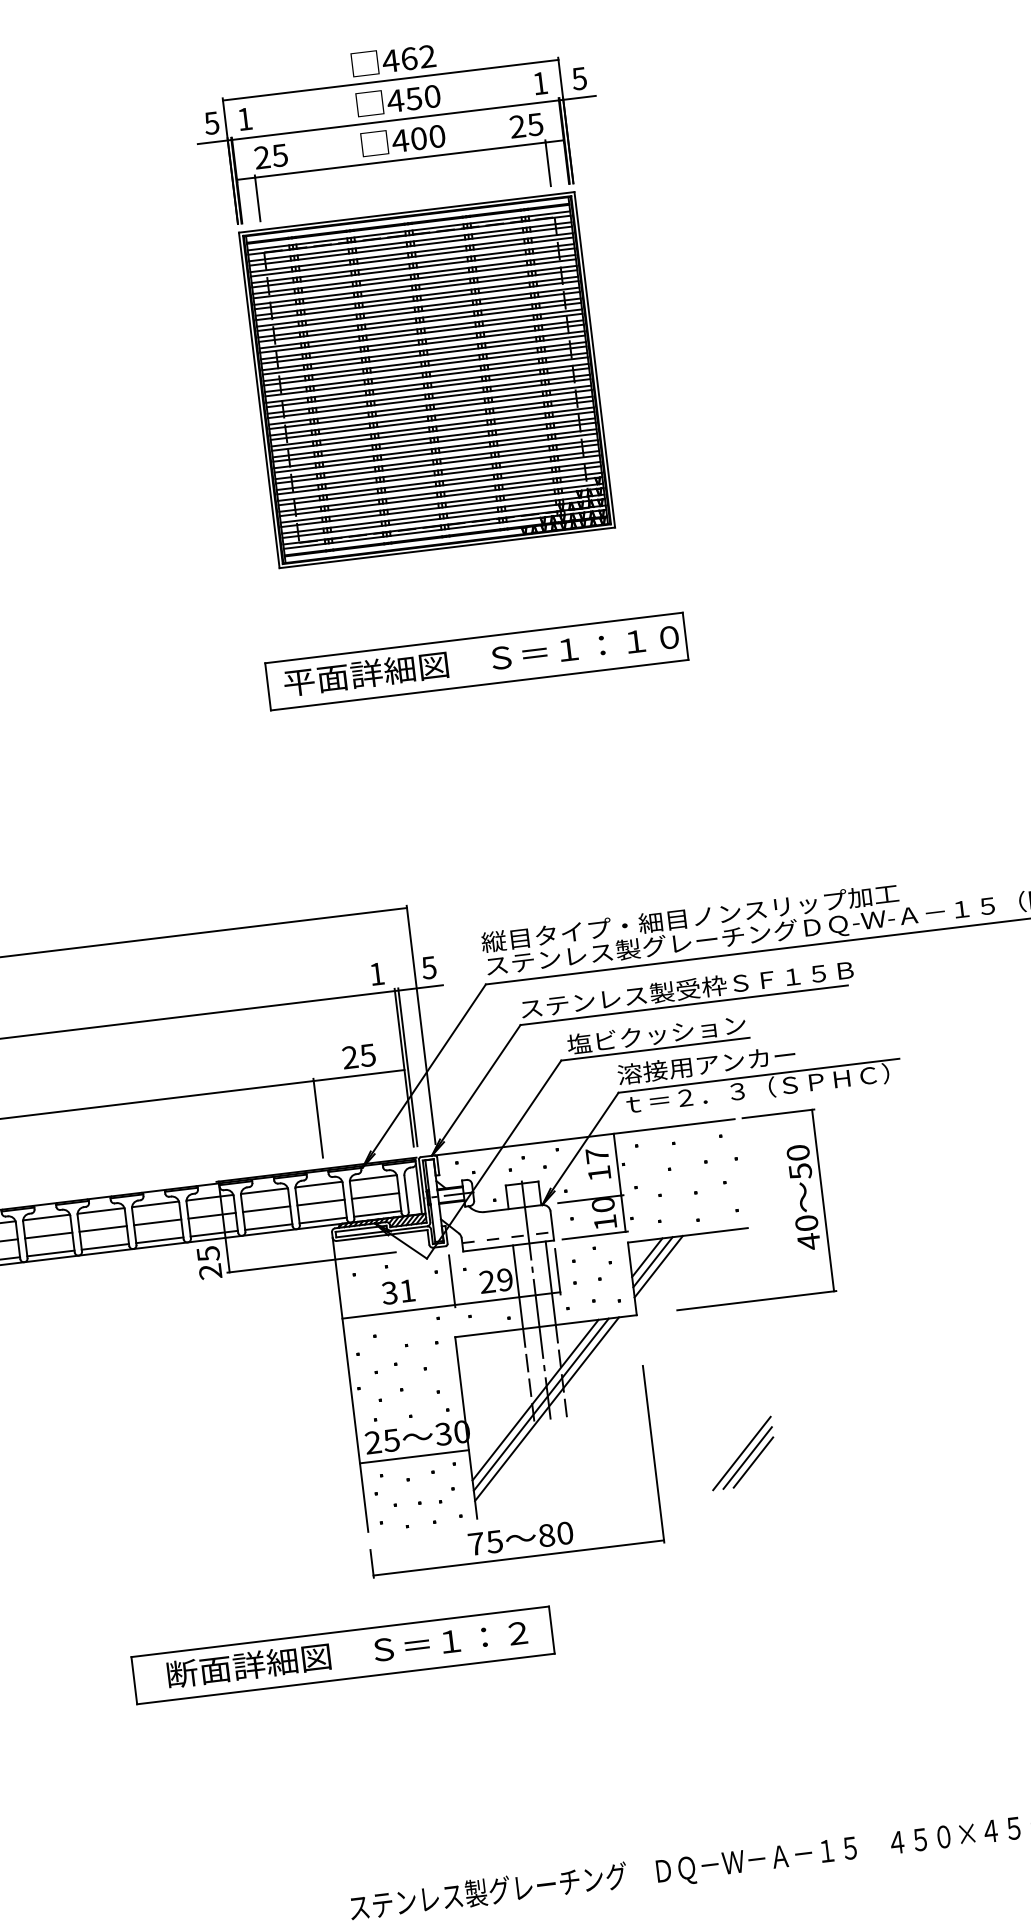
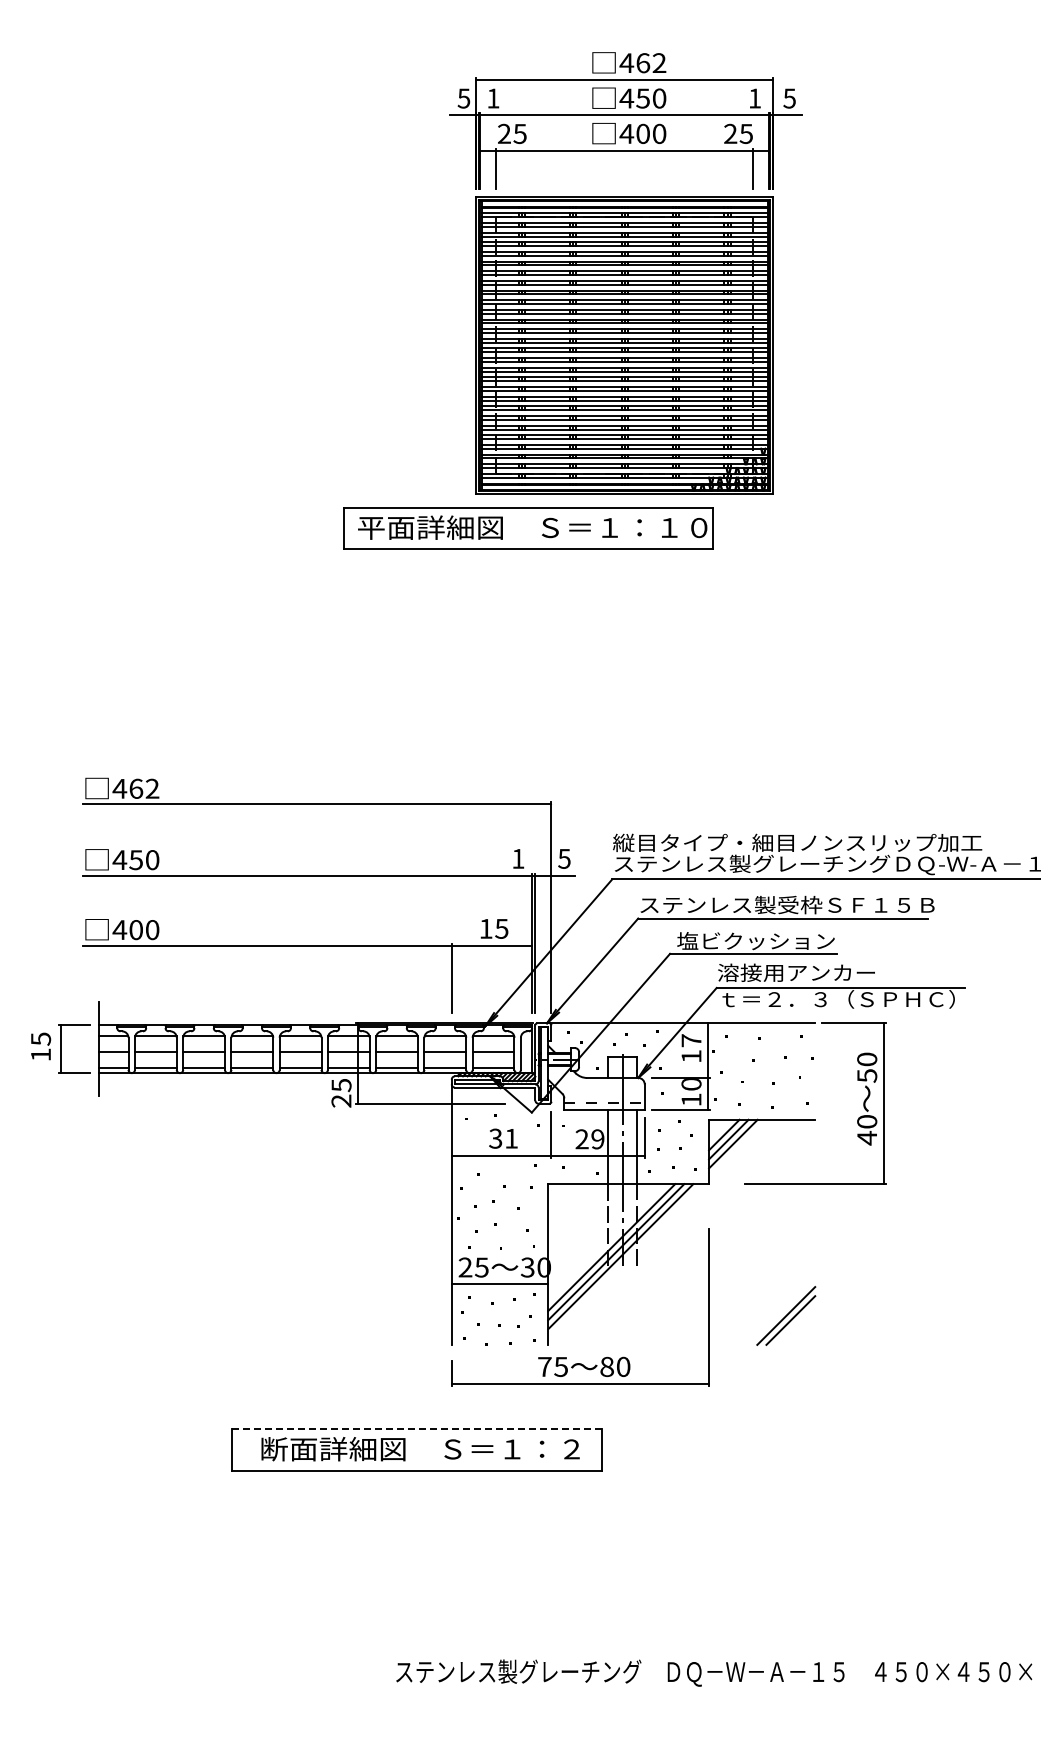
part: (476, 661) -> (528, 528), moved
text: (349, 1057) -> (485, 928), 25 -> 15
line: (753, 1461) -> (795, 1324), removed
line: (340, 1632) -> (416, 1429), solid -> dashed

